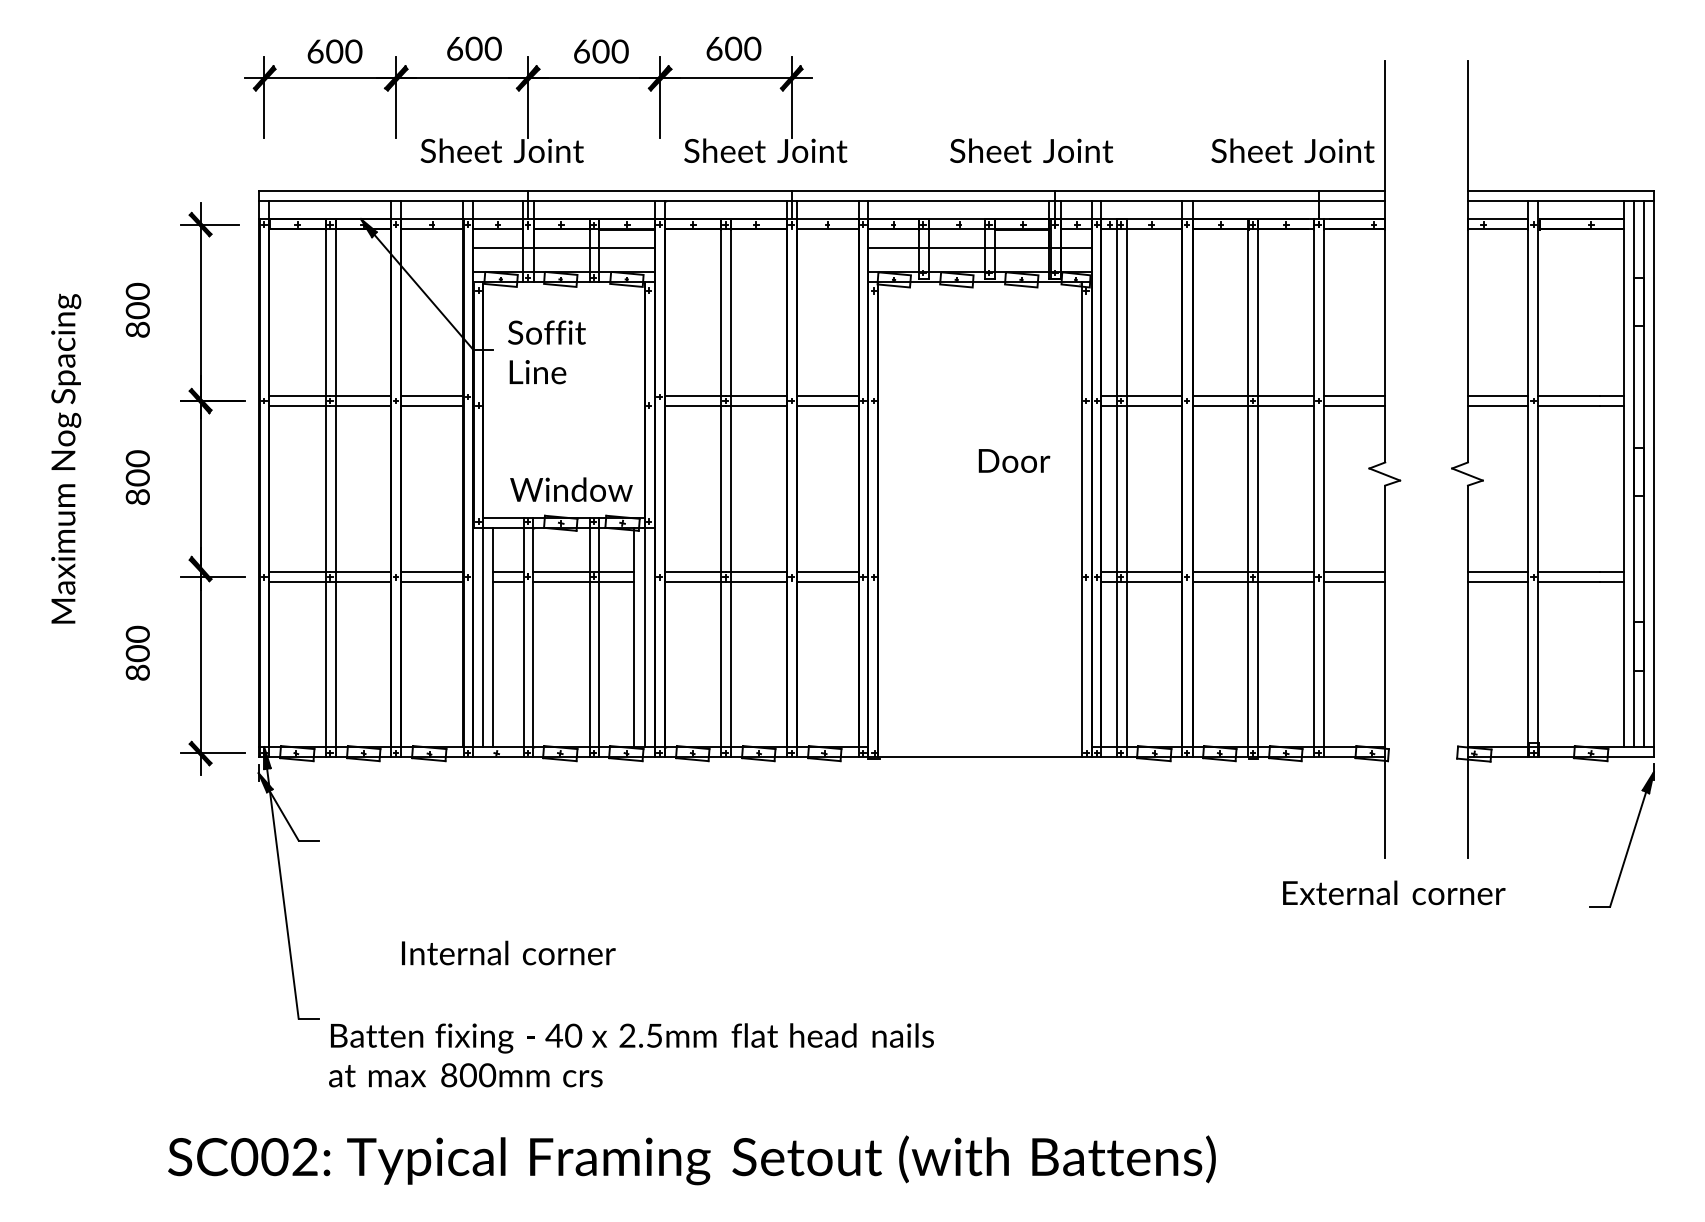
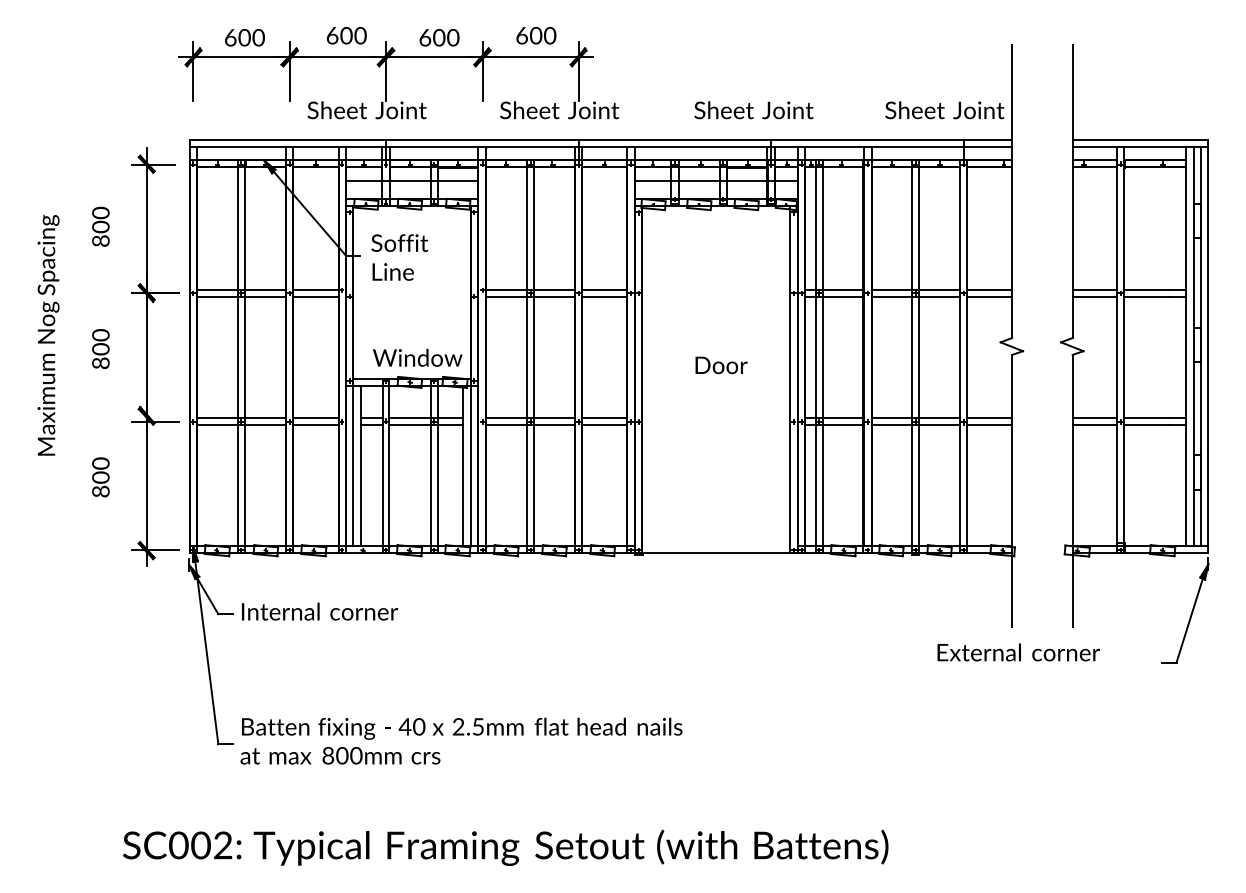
text: (1014, 460) -> (721, 365), moved
text: (508, 952) -> (319, 611), moved
text: (631, 1055) -> (461, 741), moved

